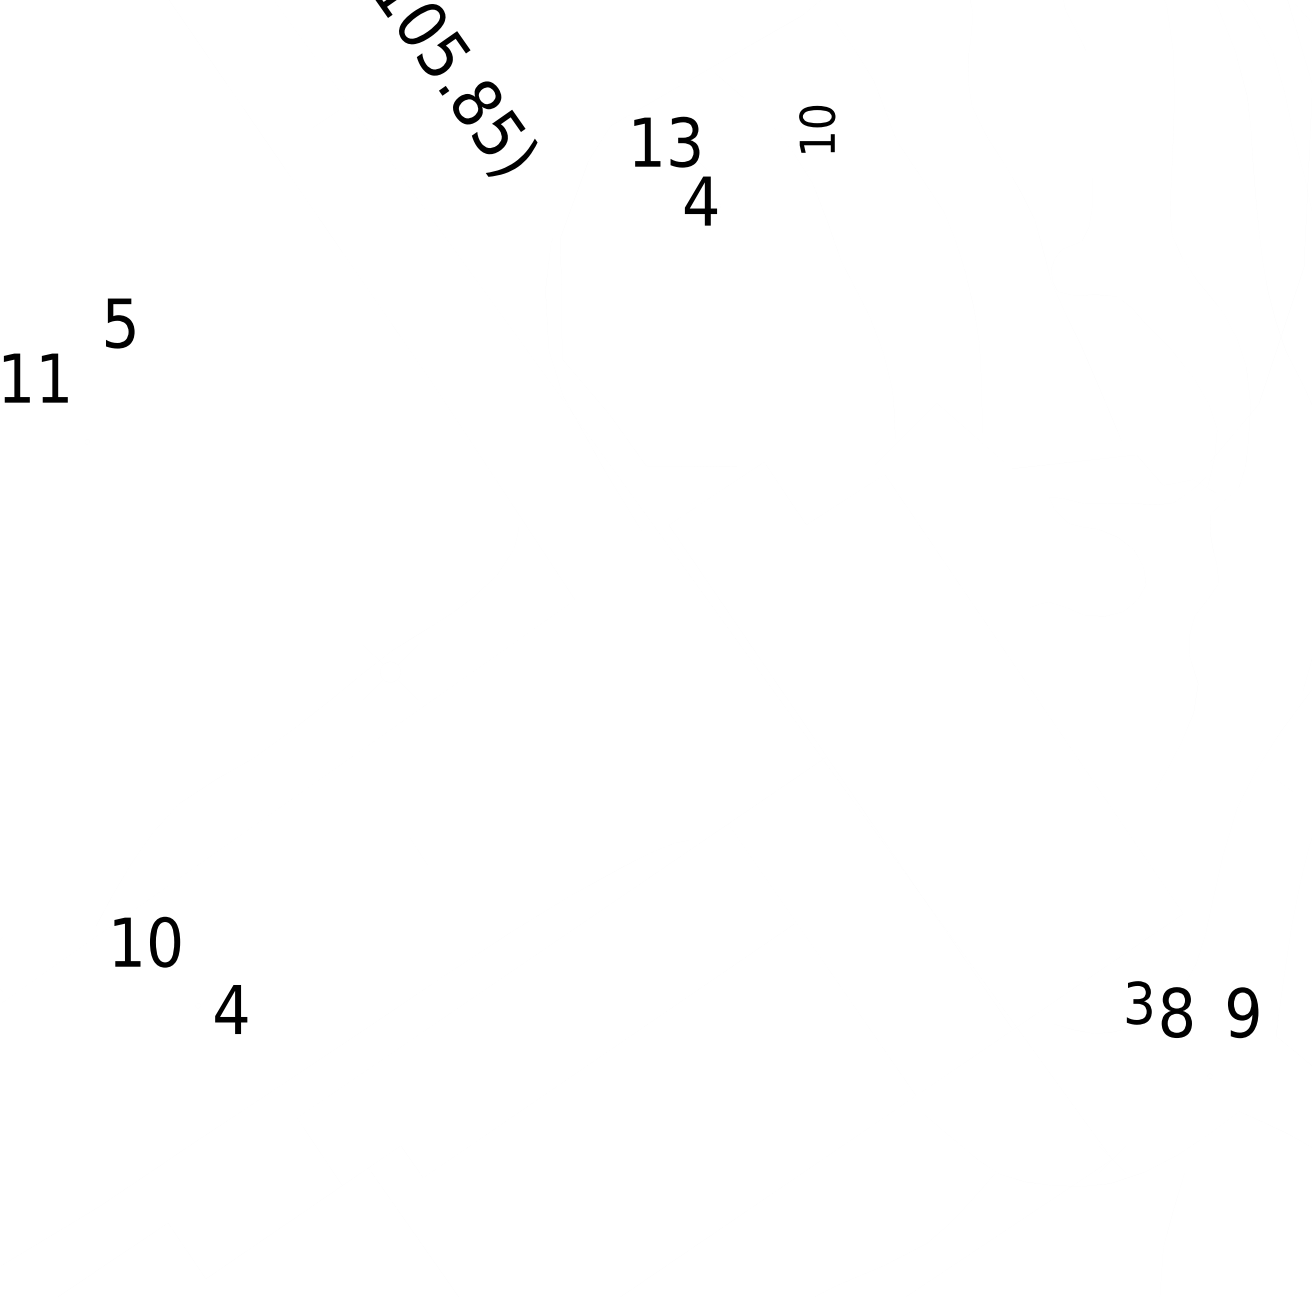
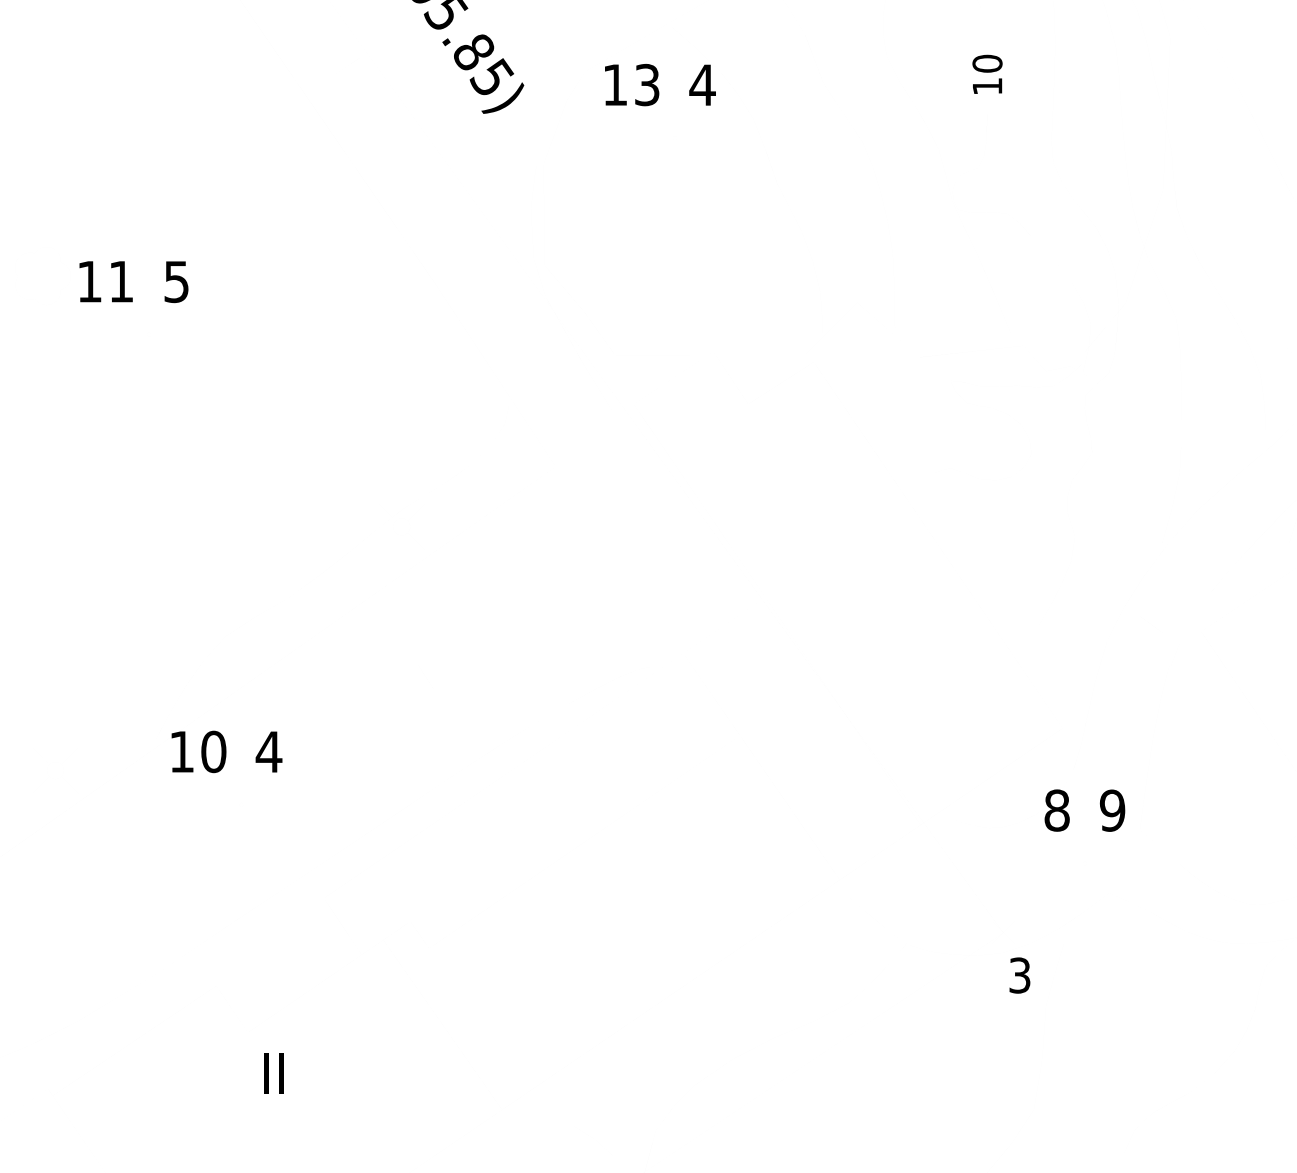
text: (817, 128) -> (987, 73), moved
text: (700, 200) -> (702, 84), moved
text: (120, 323) -> (176, 282), moved
text: (1138, 1002) -> (1019, 975), moved
text: (230, 1008) -> (268, 751), moved

